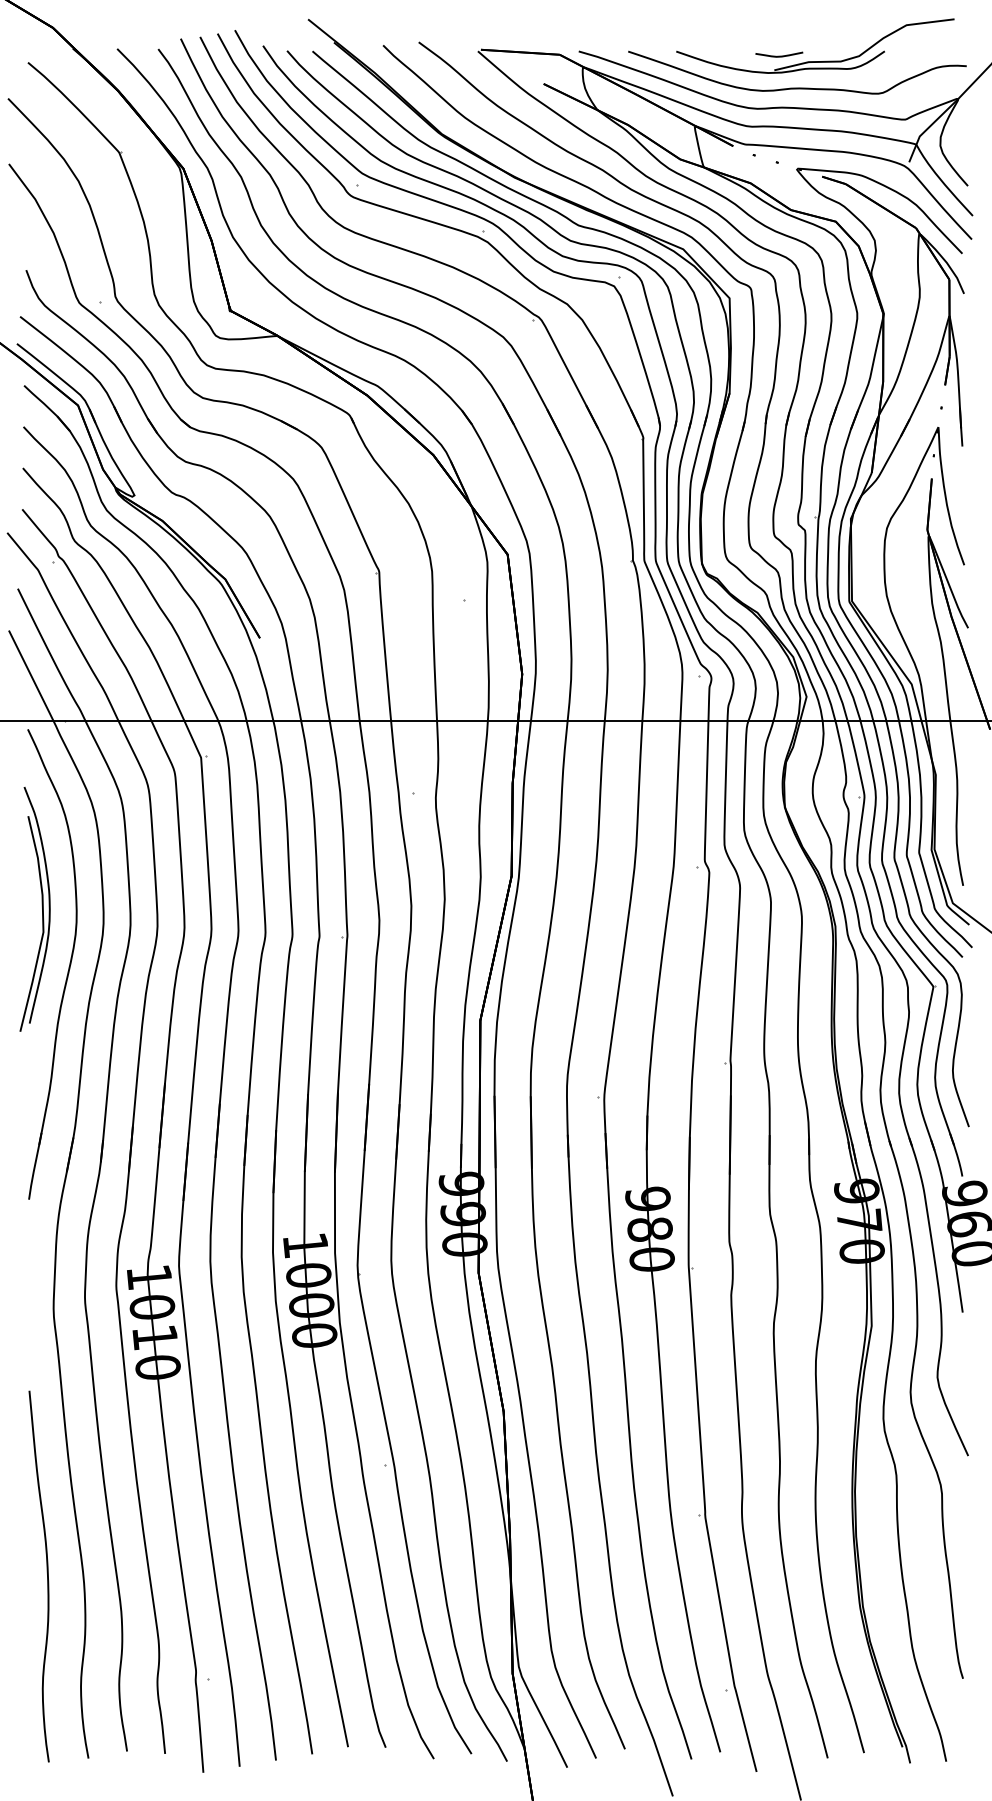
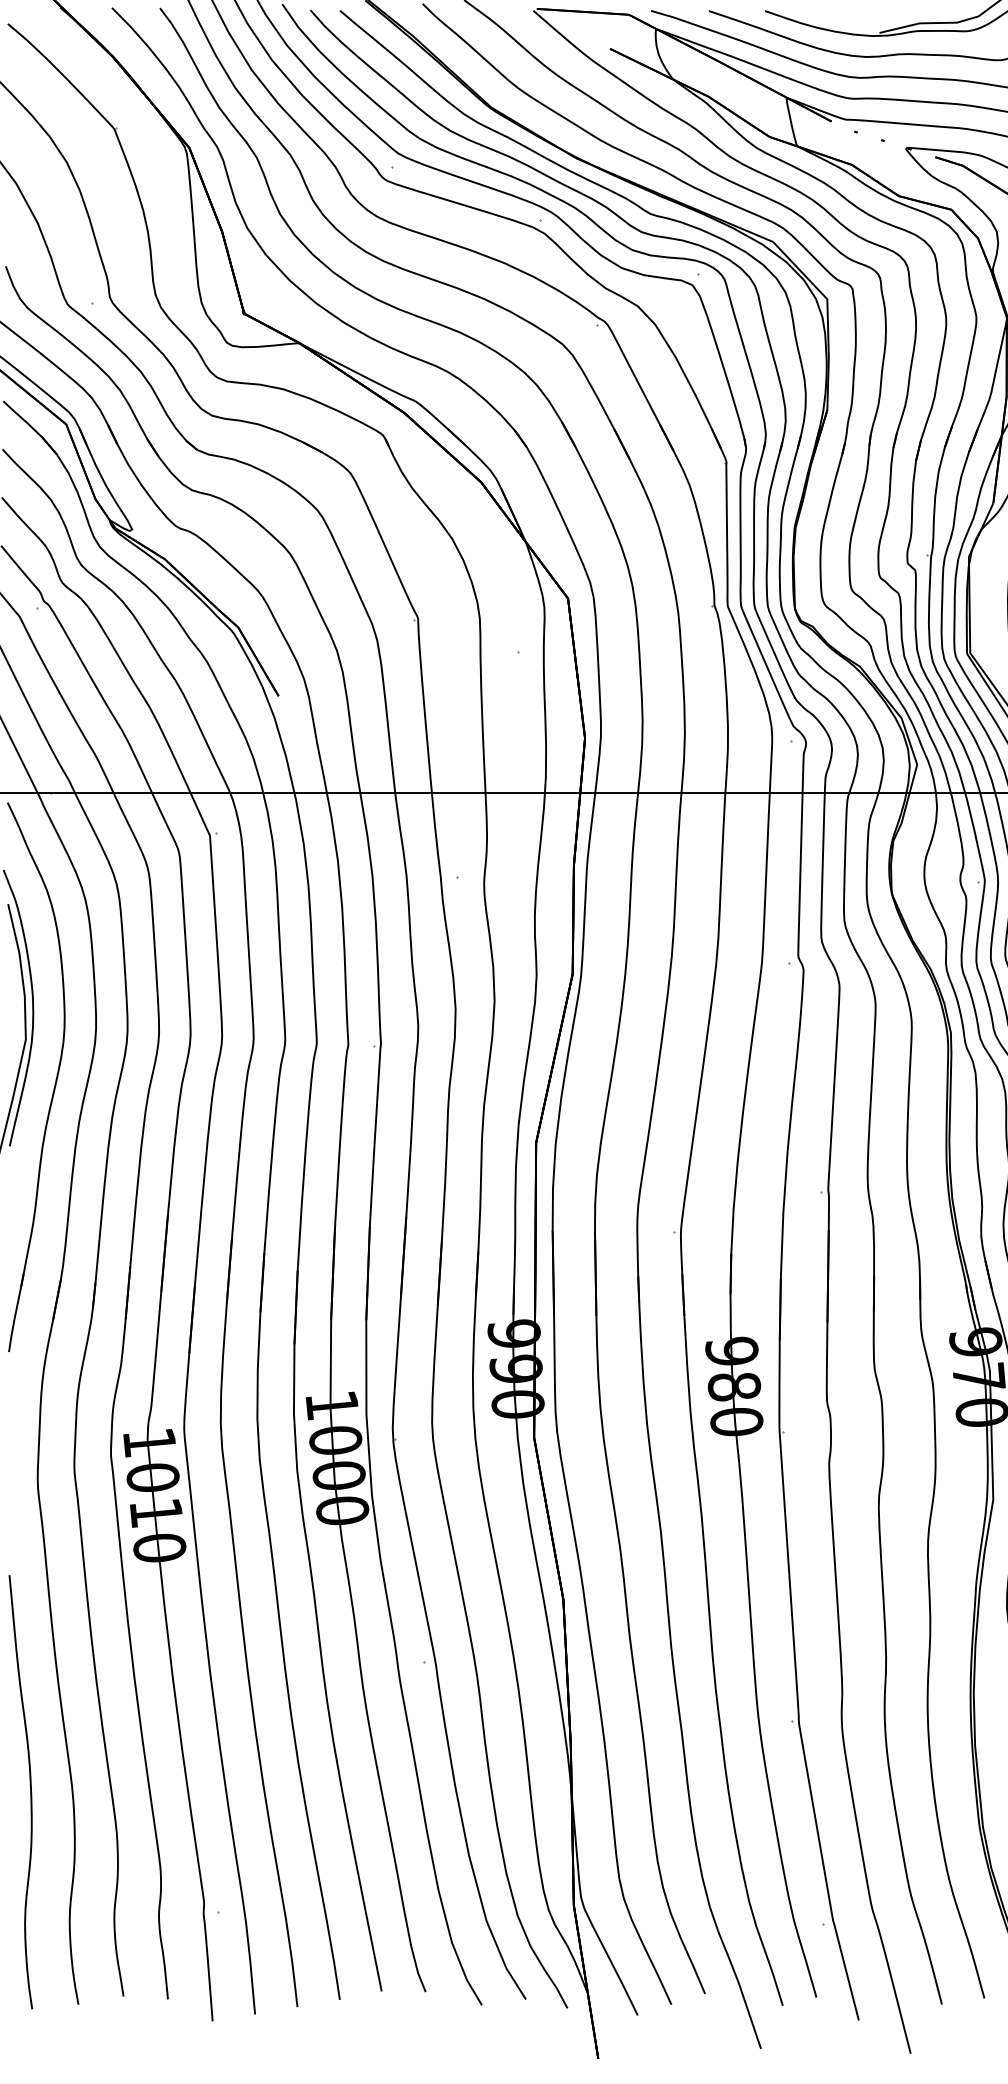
curve: (779, 55) -> (885, 15), removed

